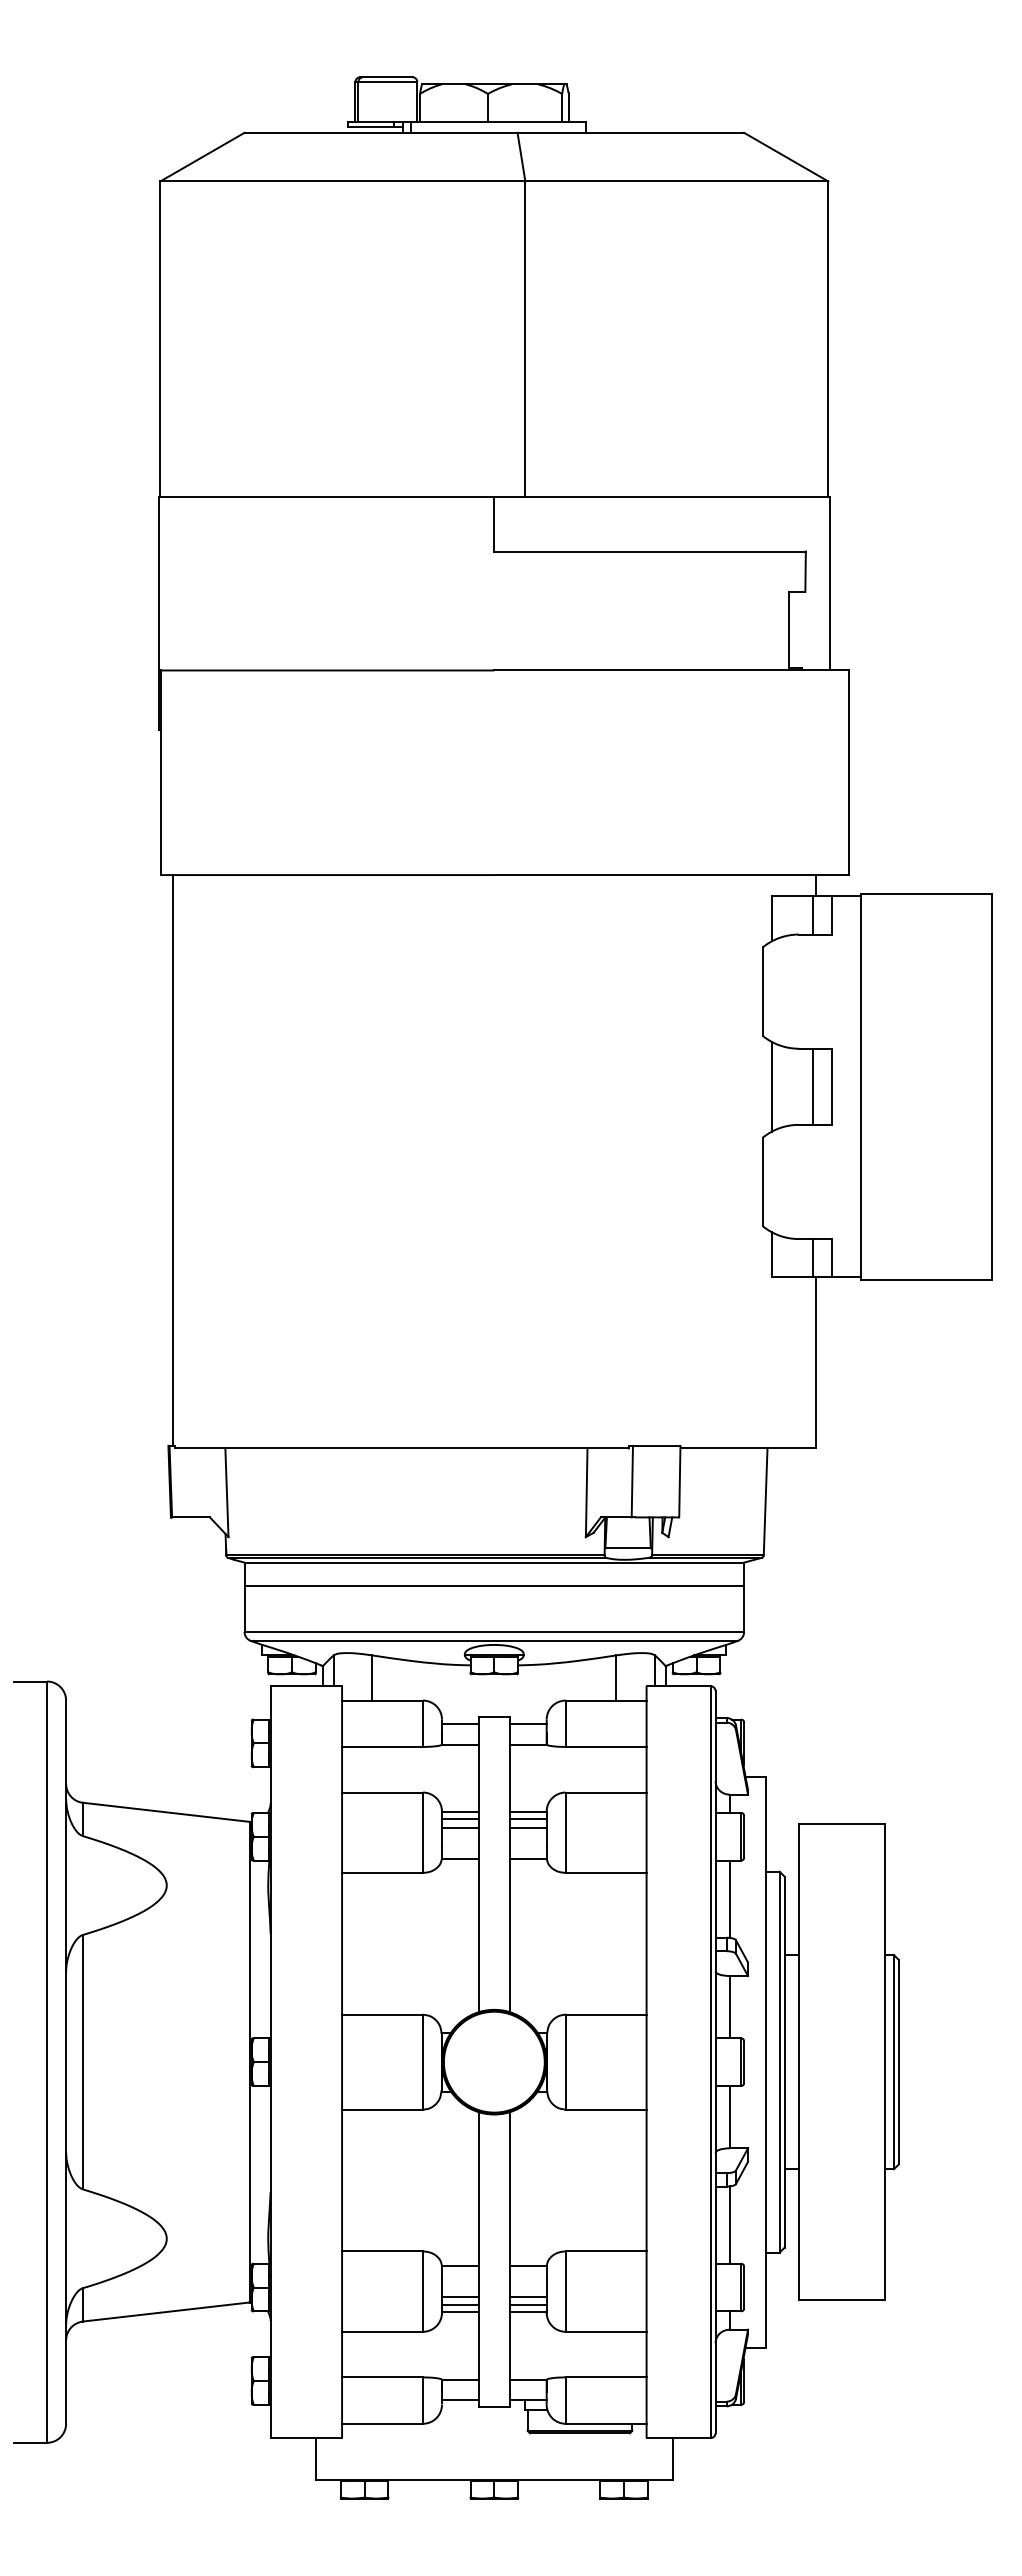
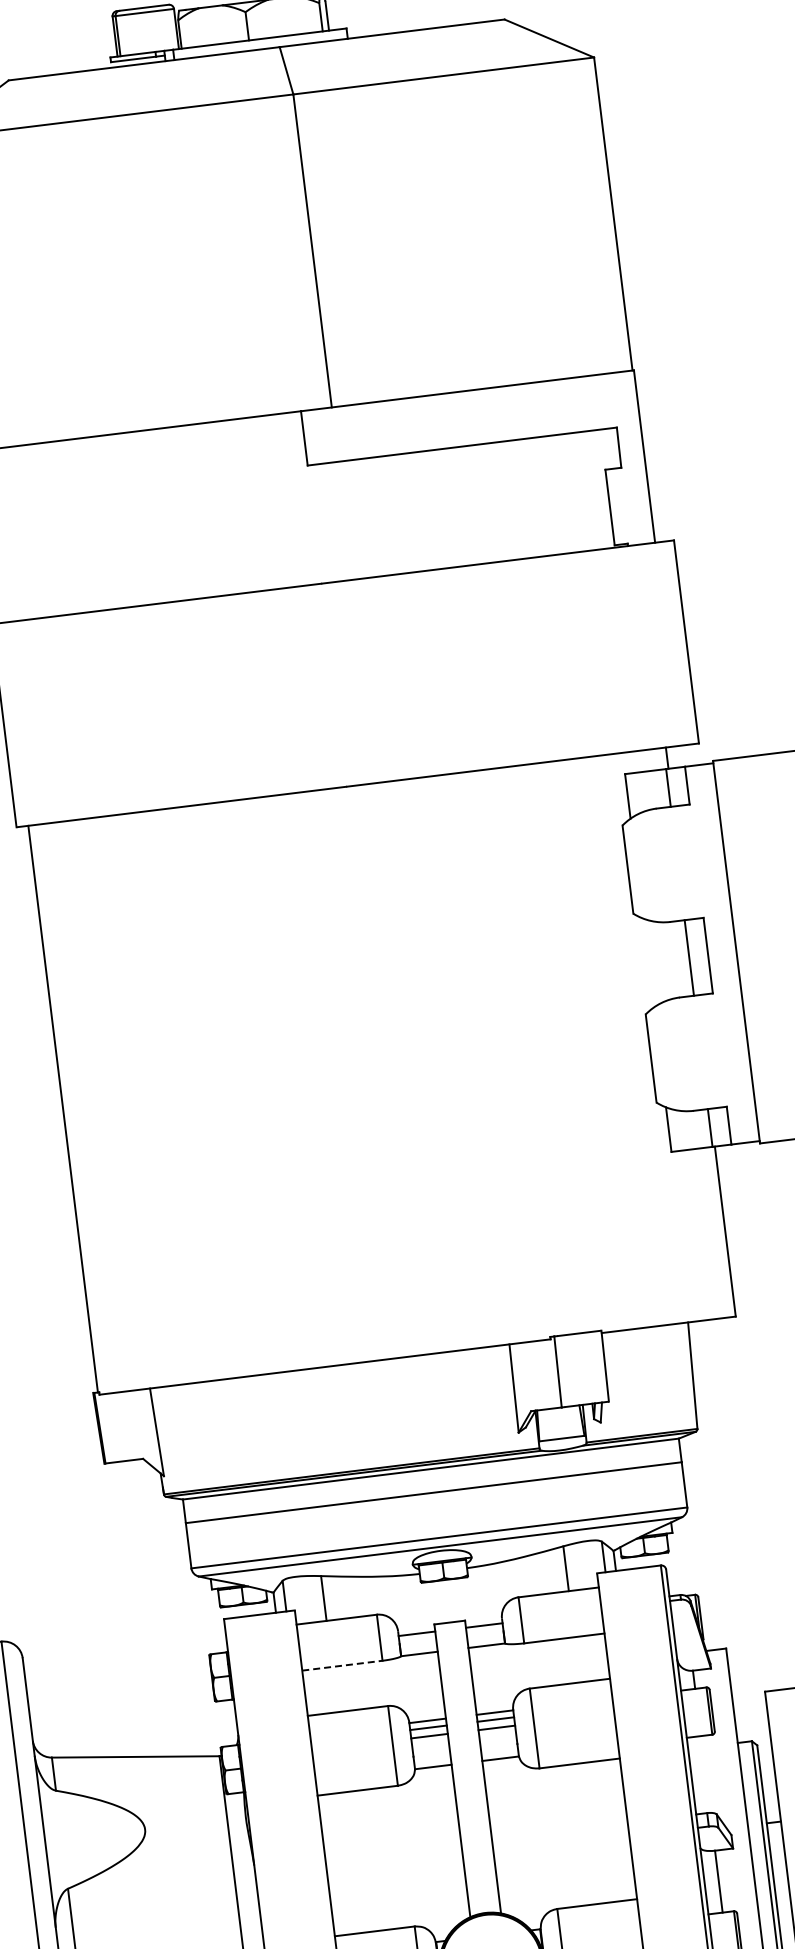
line: (771, 1086) -> (647, 962), removed
line: (383, 1746) -> (343, 1665), solid -> dashed
line: (729, 1898) -> (705, 1773), removed

